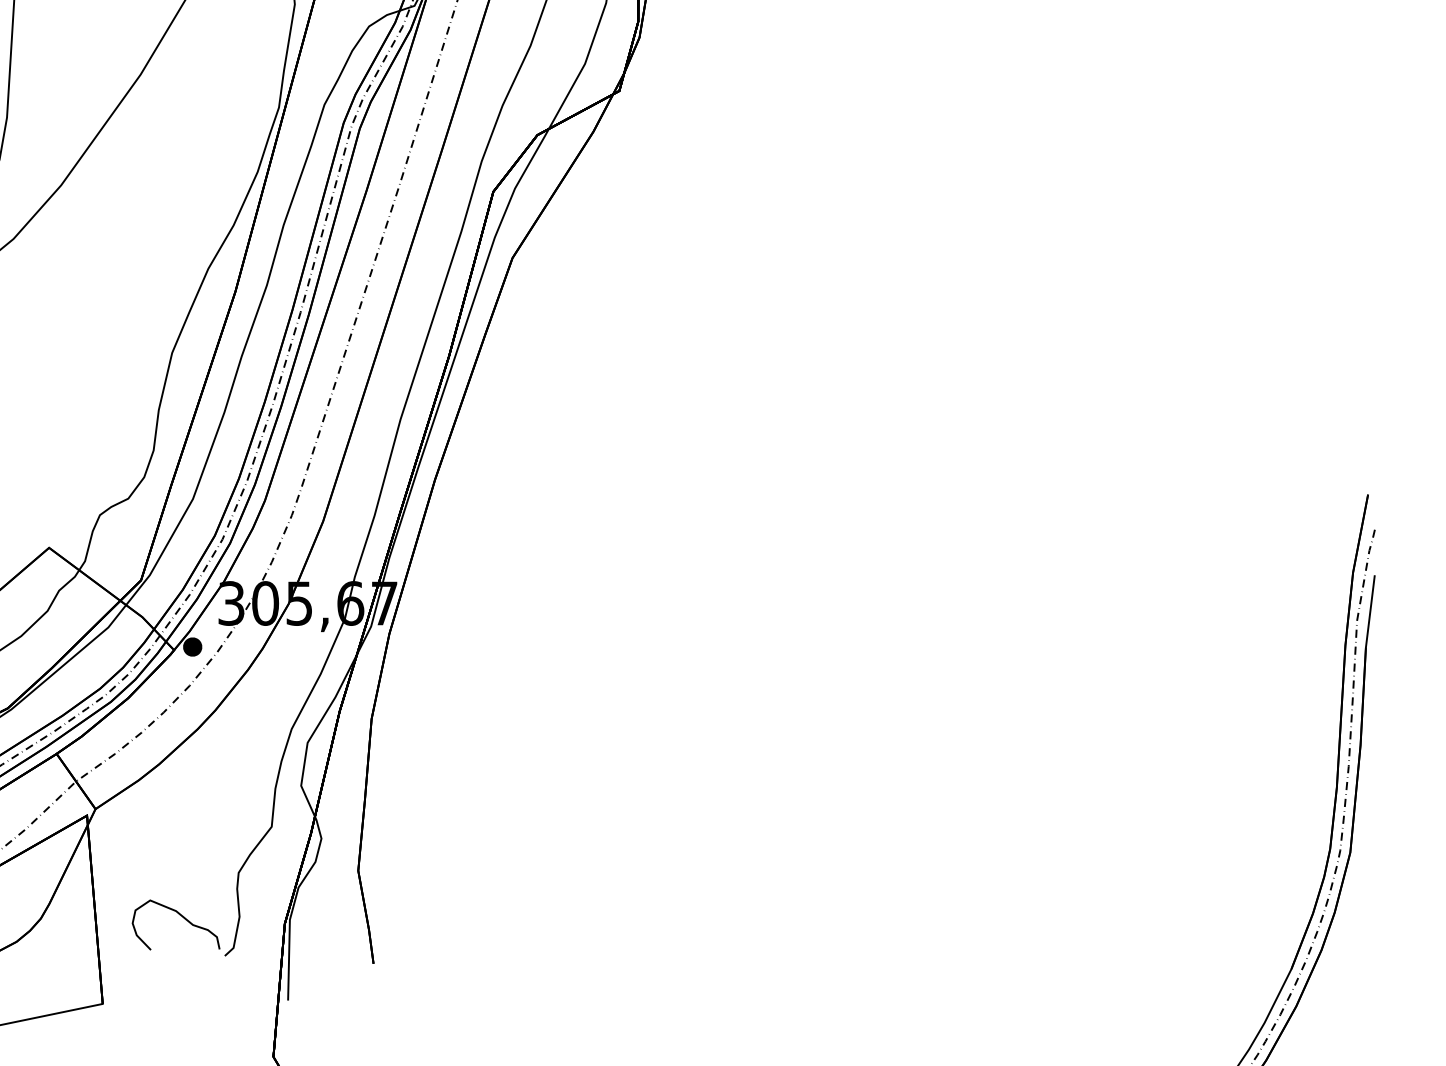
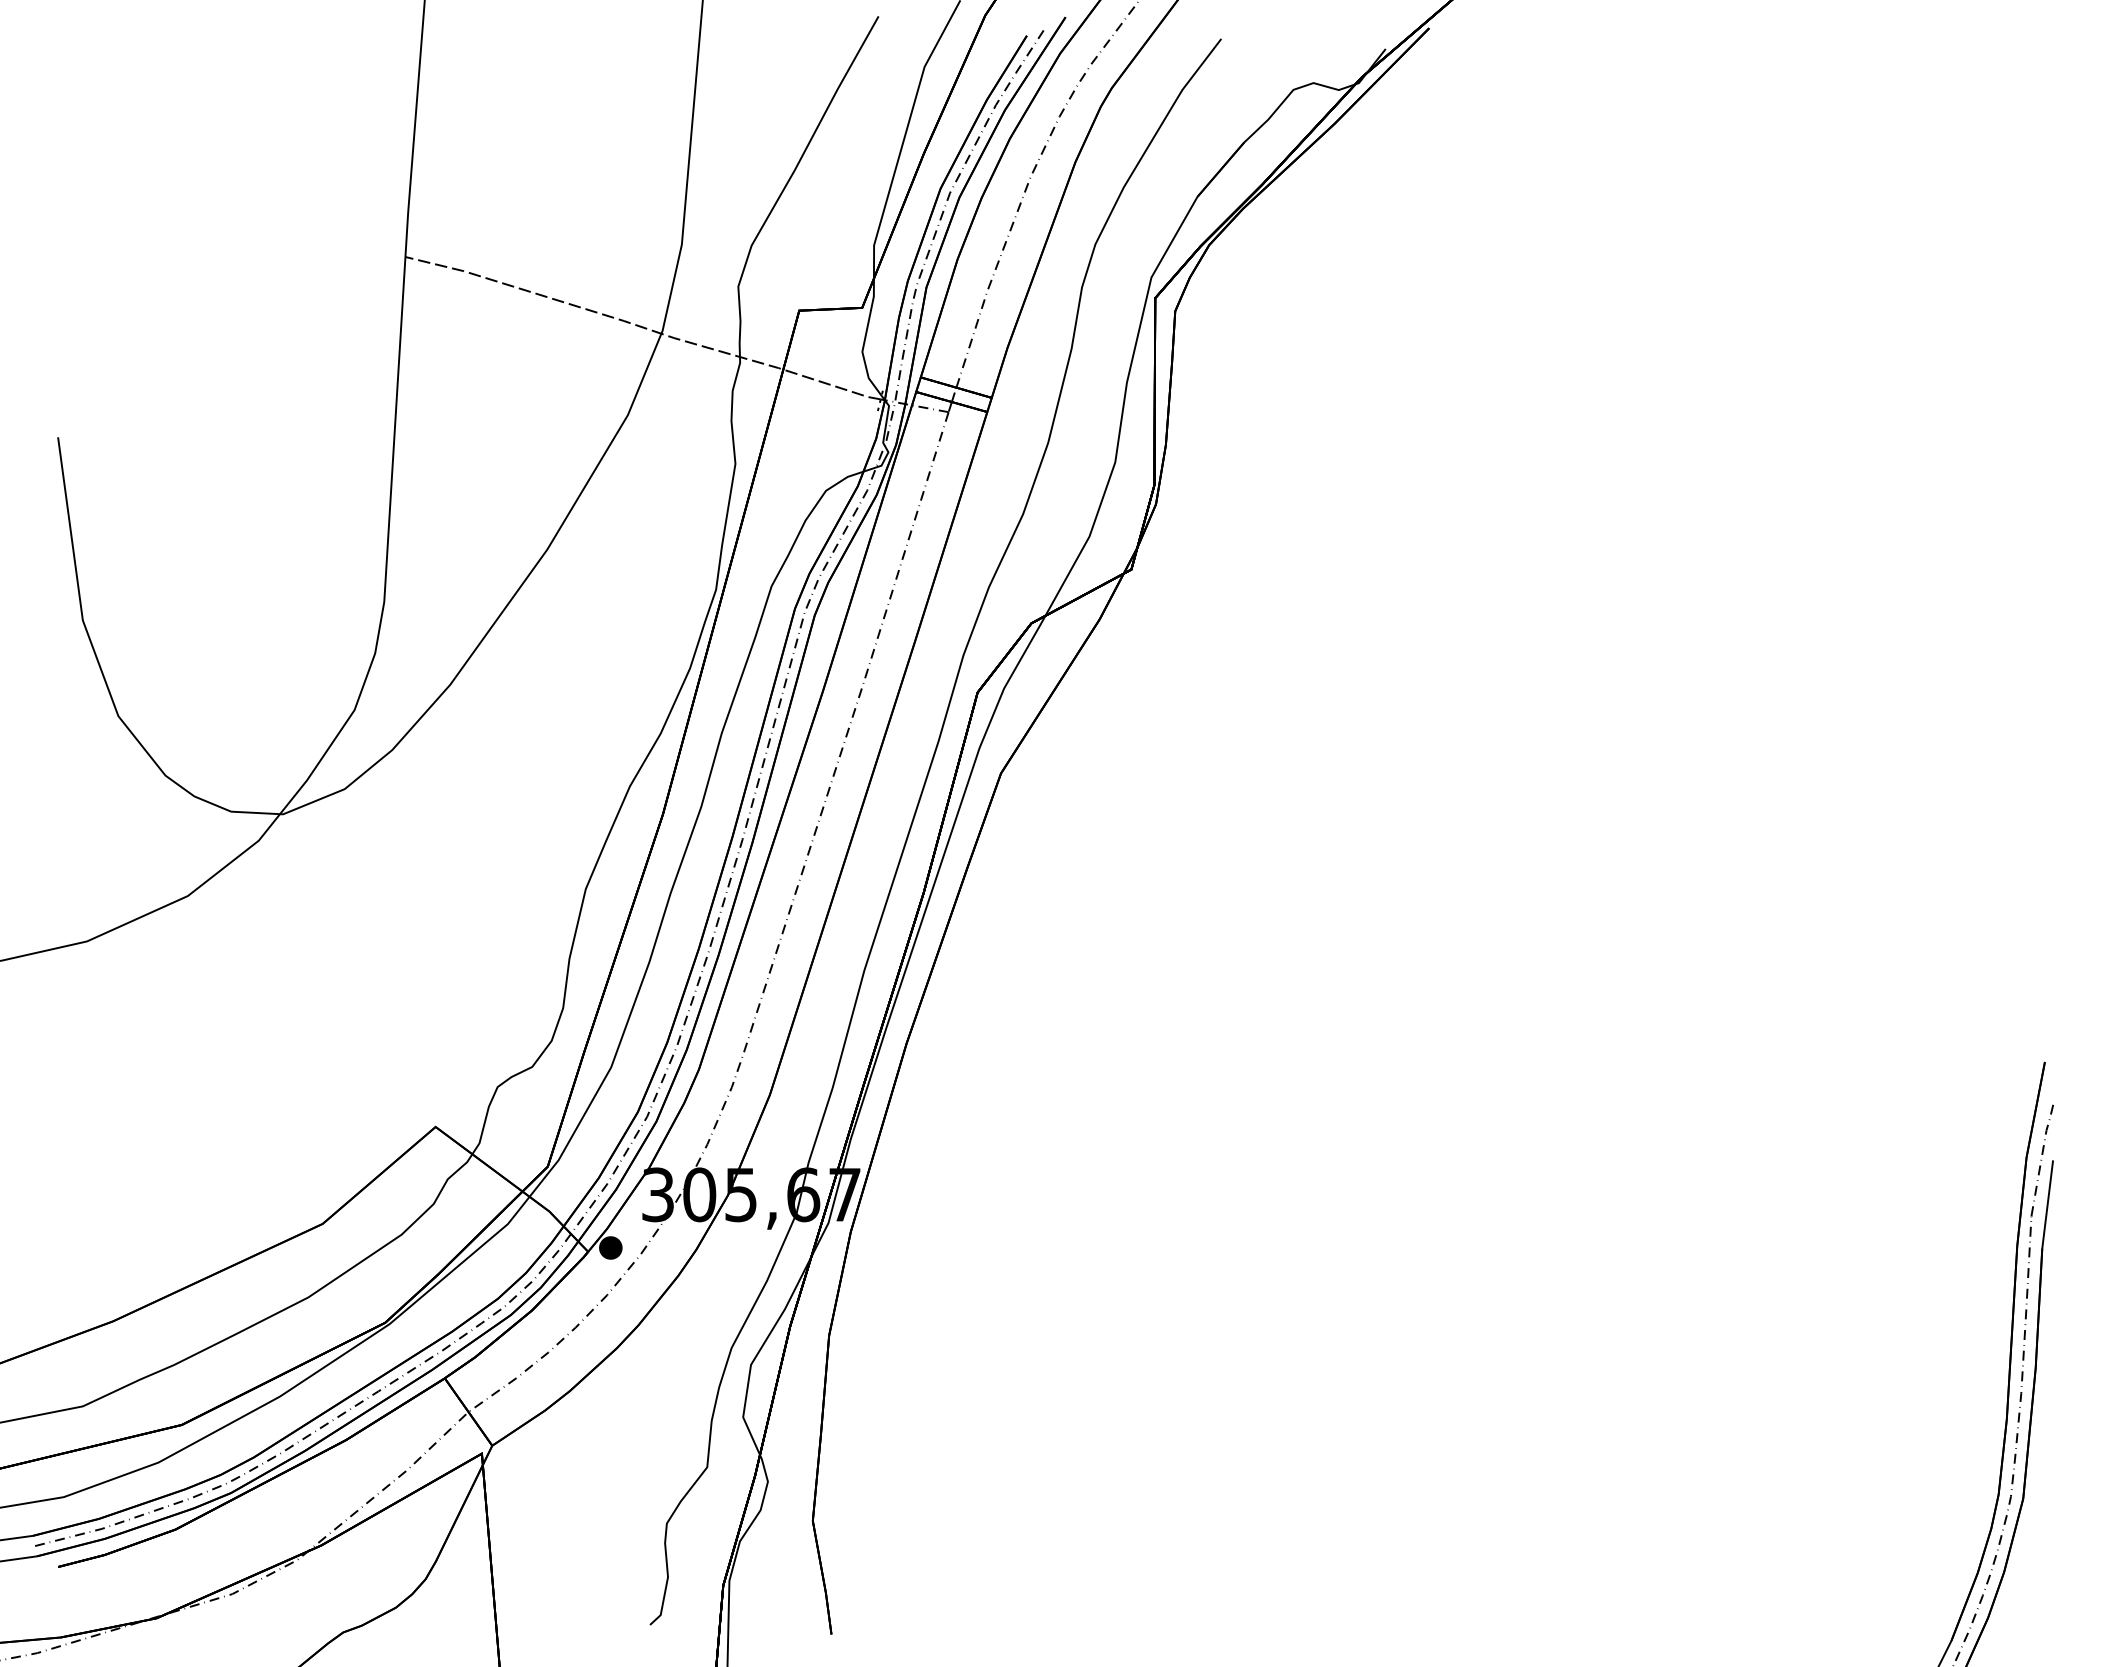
curve: (181, 917) -> (597, 1577), removed

